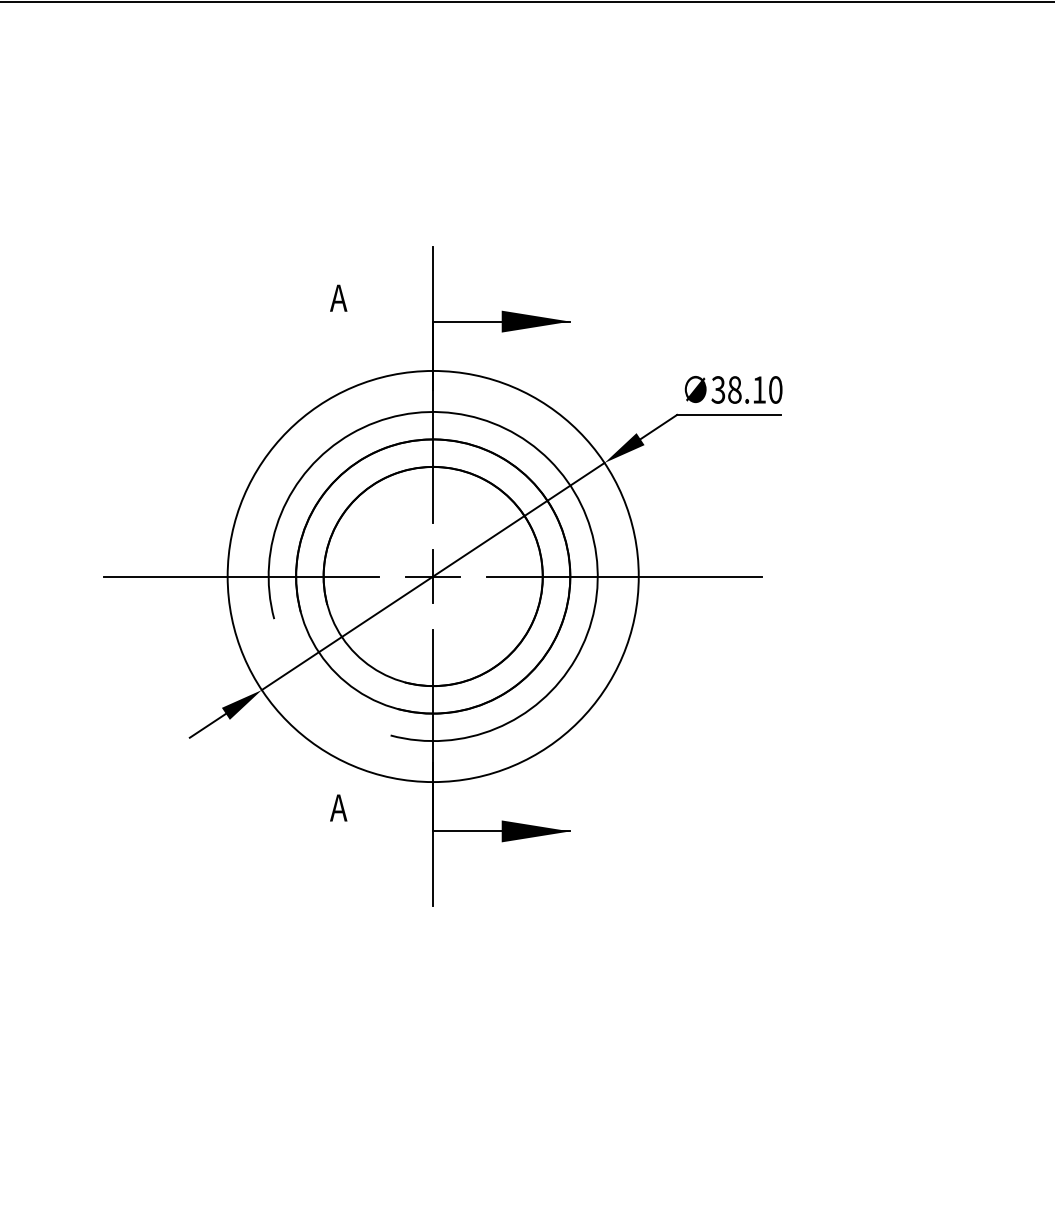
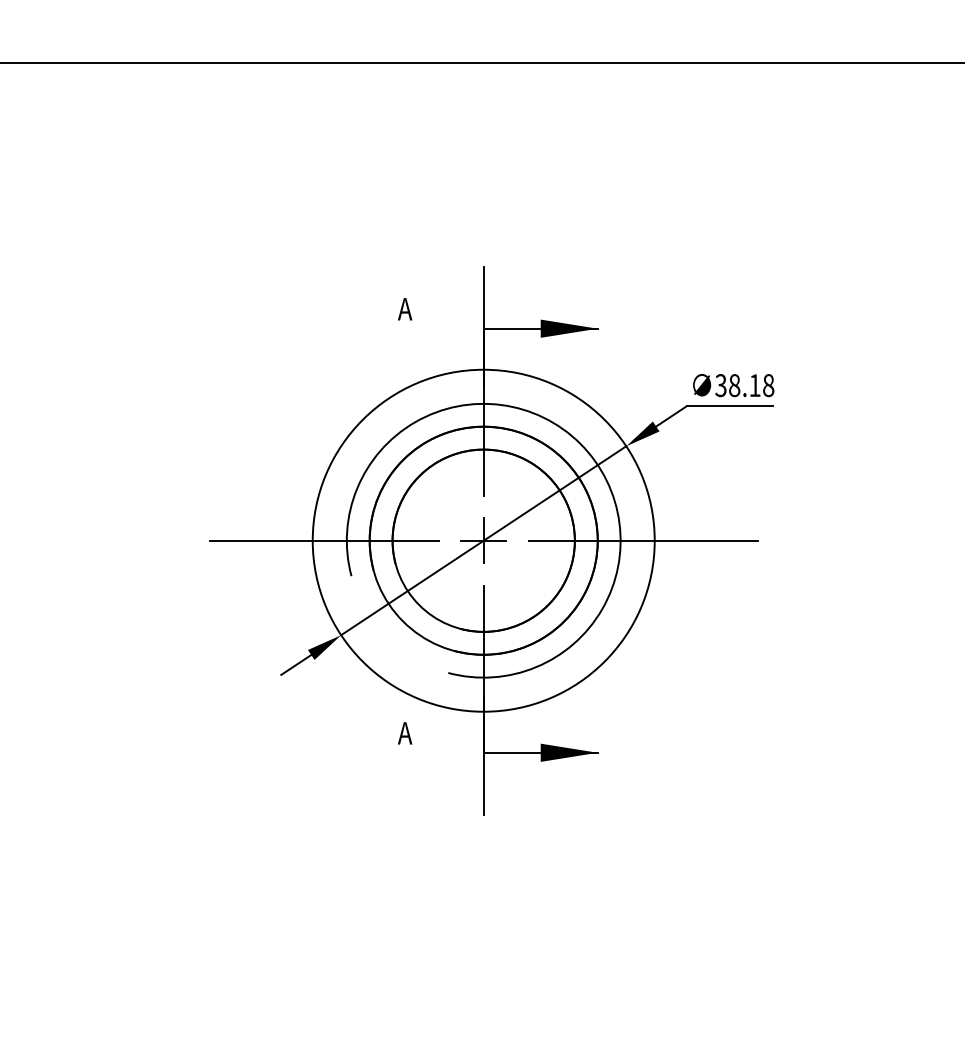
text: (775, 389) -> (768, 385), 38.10 -> 38.18

